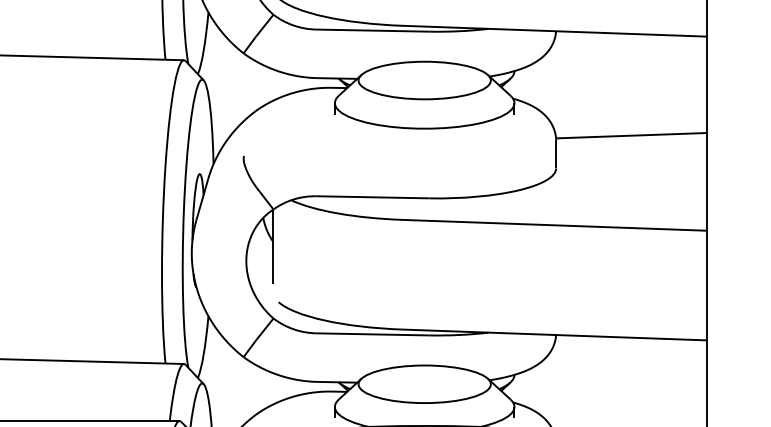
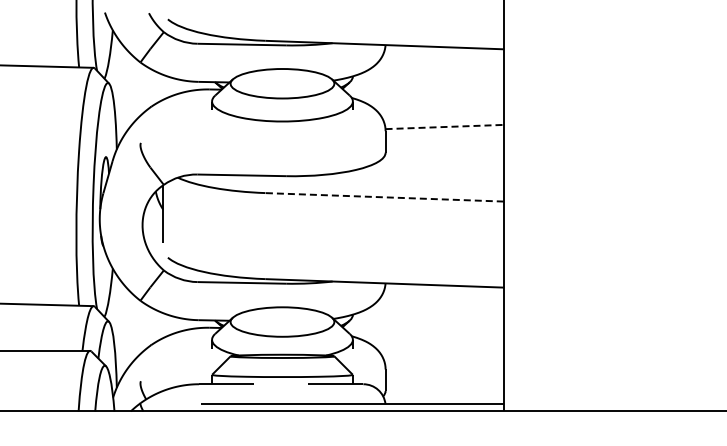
line: (632, 136) -> (445, 127), solid -> dashed
line: (554, 225) -> (384, 197), solid -> dashed

